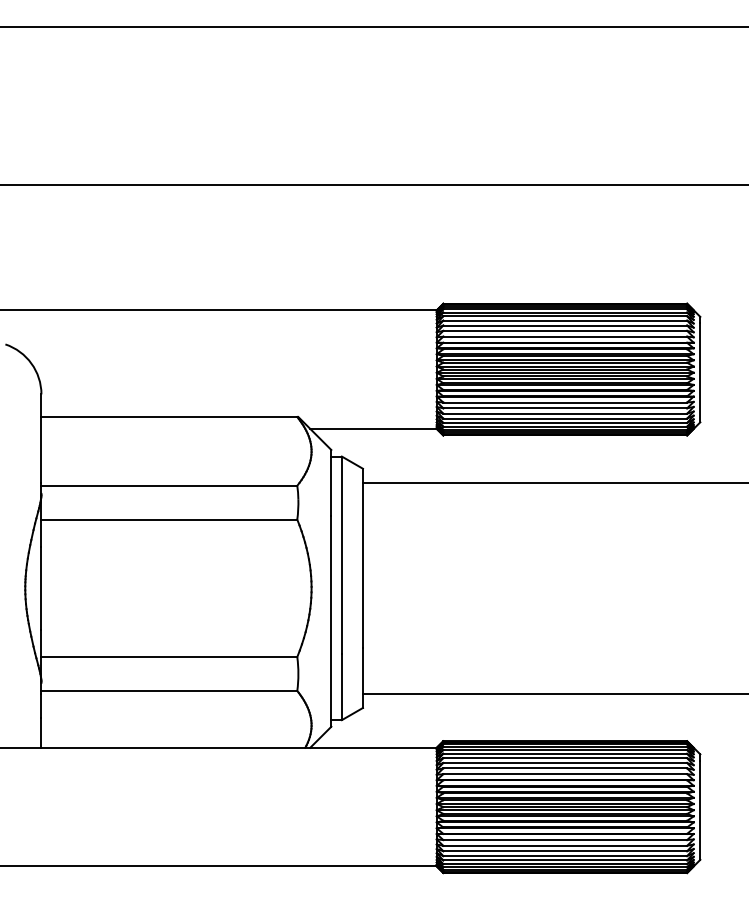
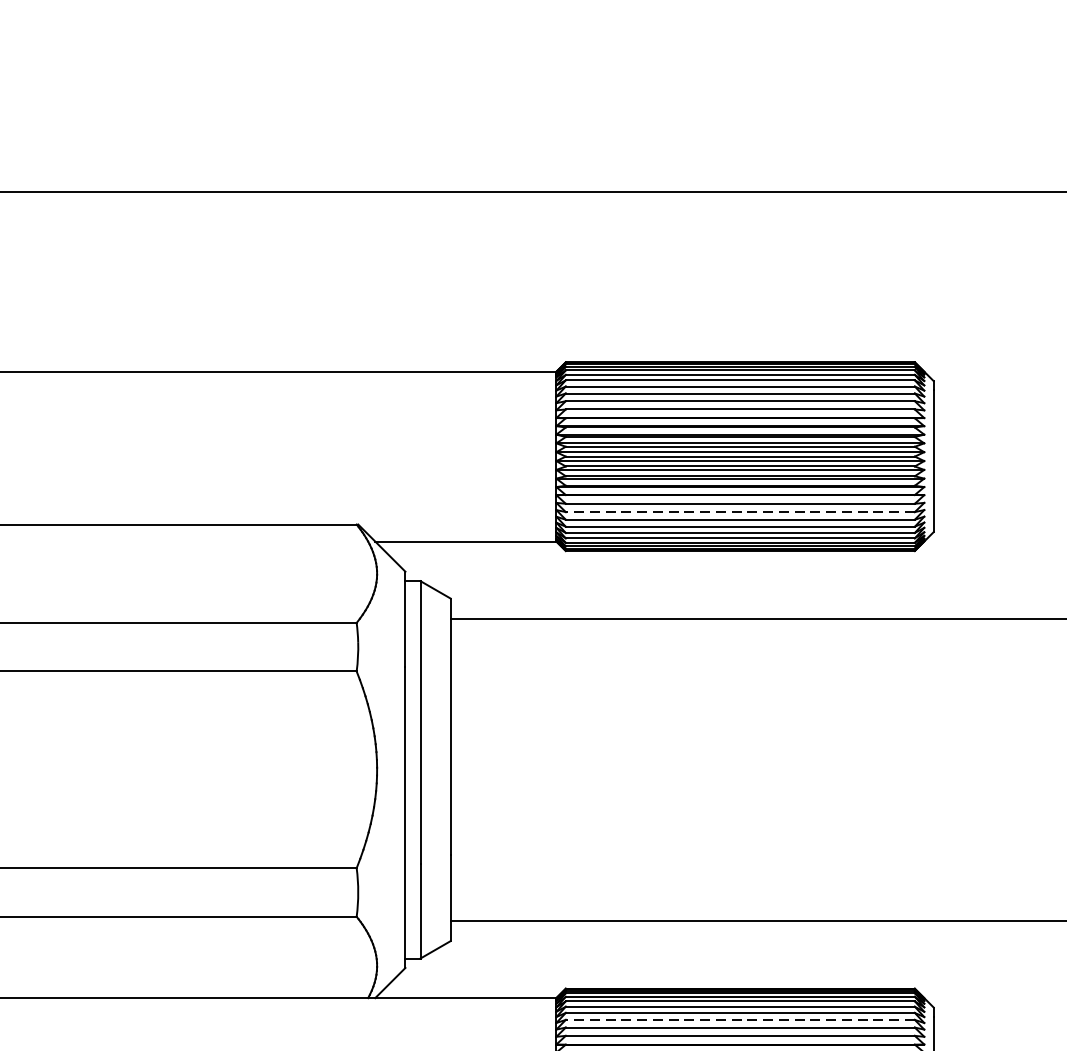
line: (565, 408) -> (740, 512), solid -> dashed
line: (565, 763) -> (740, 1020), solid -> dashed

